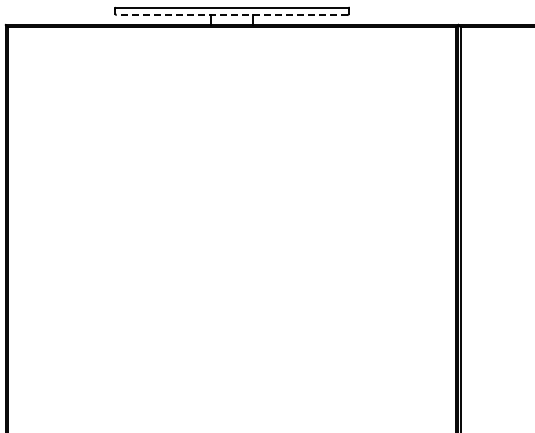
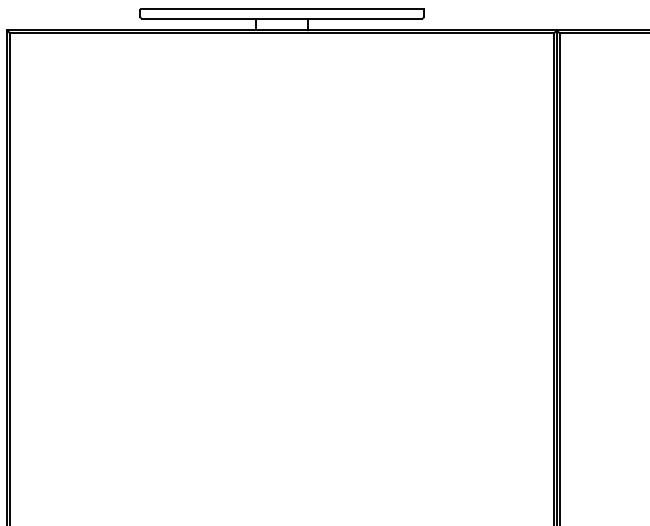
line: (231, 15) -> (281, 18), dashed -> solid

